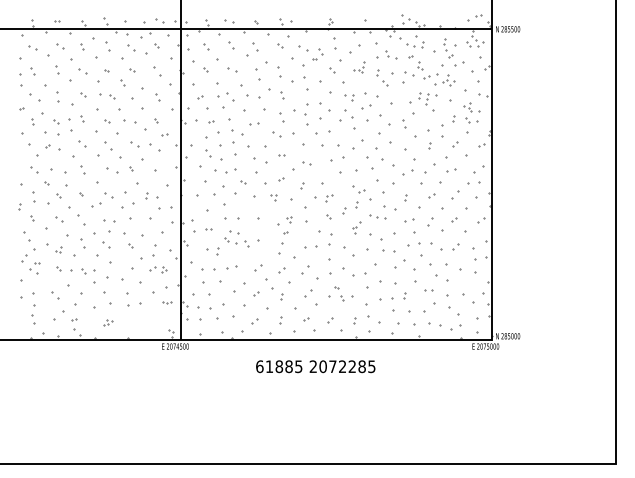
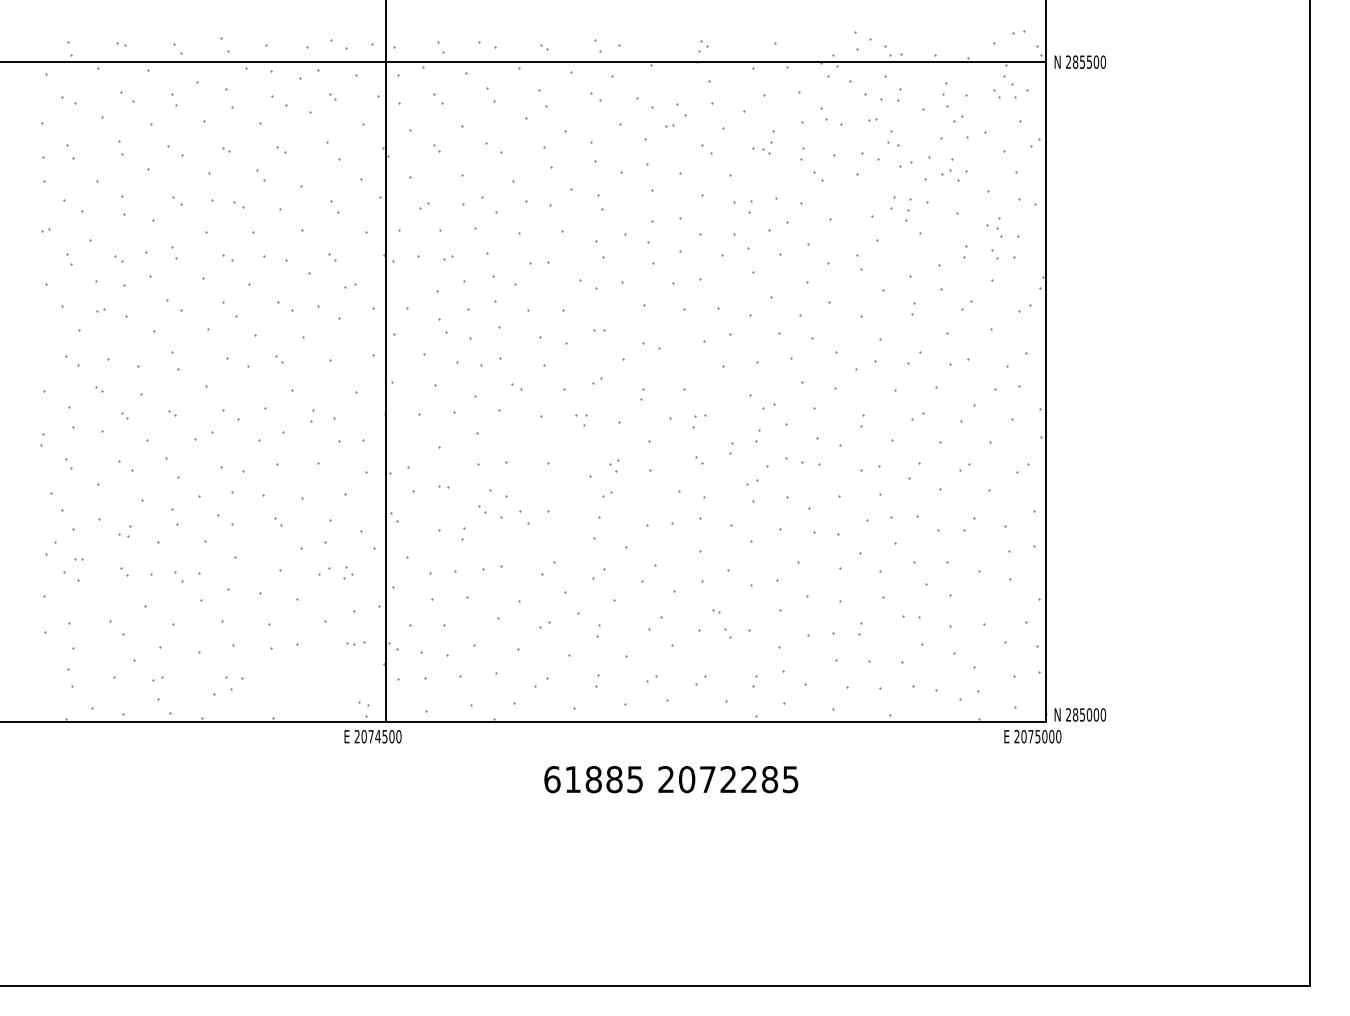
part: (430, 168) -> (915, 358), size x0.62
part: (356, 227) -> (757, 483), size x1.43
part: (107, 322) -> (228, 685), size x1.67

